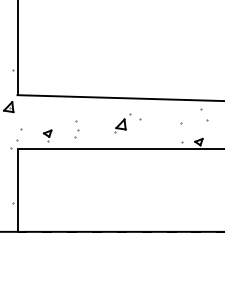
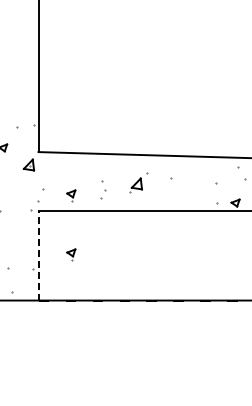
part: (122, 123) -> (138, 182), moved
part: (47, 189) -> (71, 254), added
line: (17, 190) -> (38, 255), solid -> dashed

